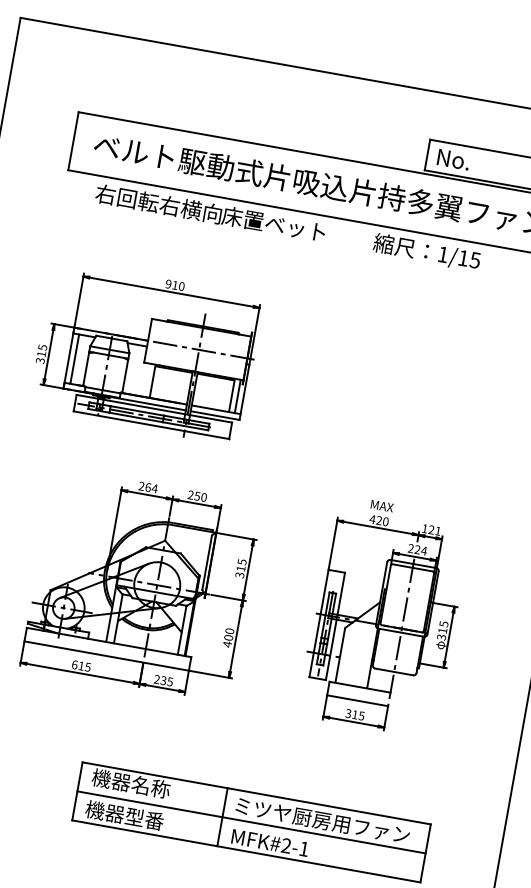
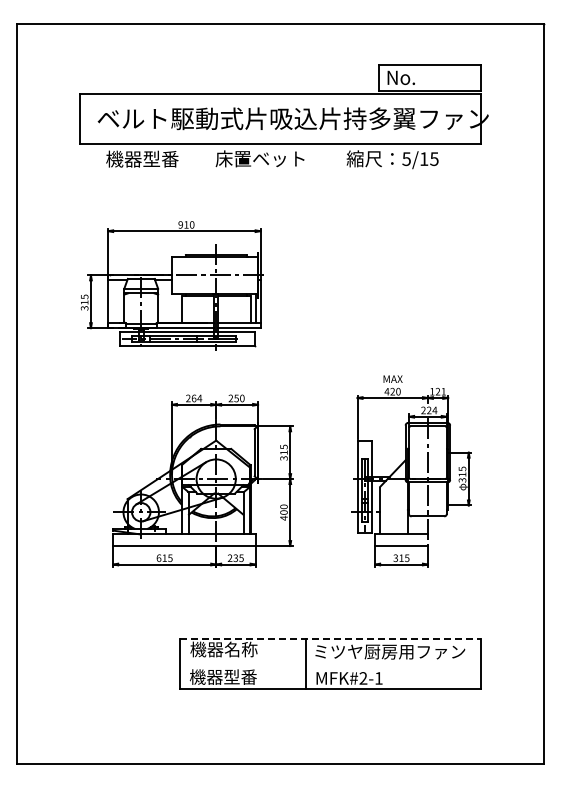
text: (158, 203) -> (160, 158), 右回転右横向 -> 機器型番
text: (442, 255) -> (406, 159), 1/15 -> 5/15
line: (75, 358) -> (113, 301), removed
line: (256, 792) -> (330, 638), solid -> dashed
line: (251, 821) -> (330, 663), removed

